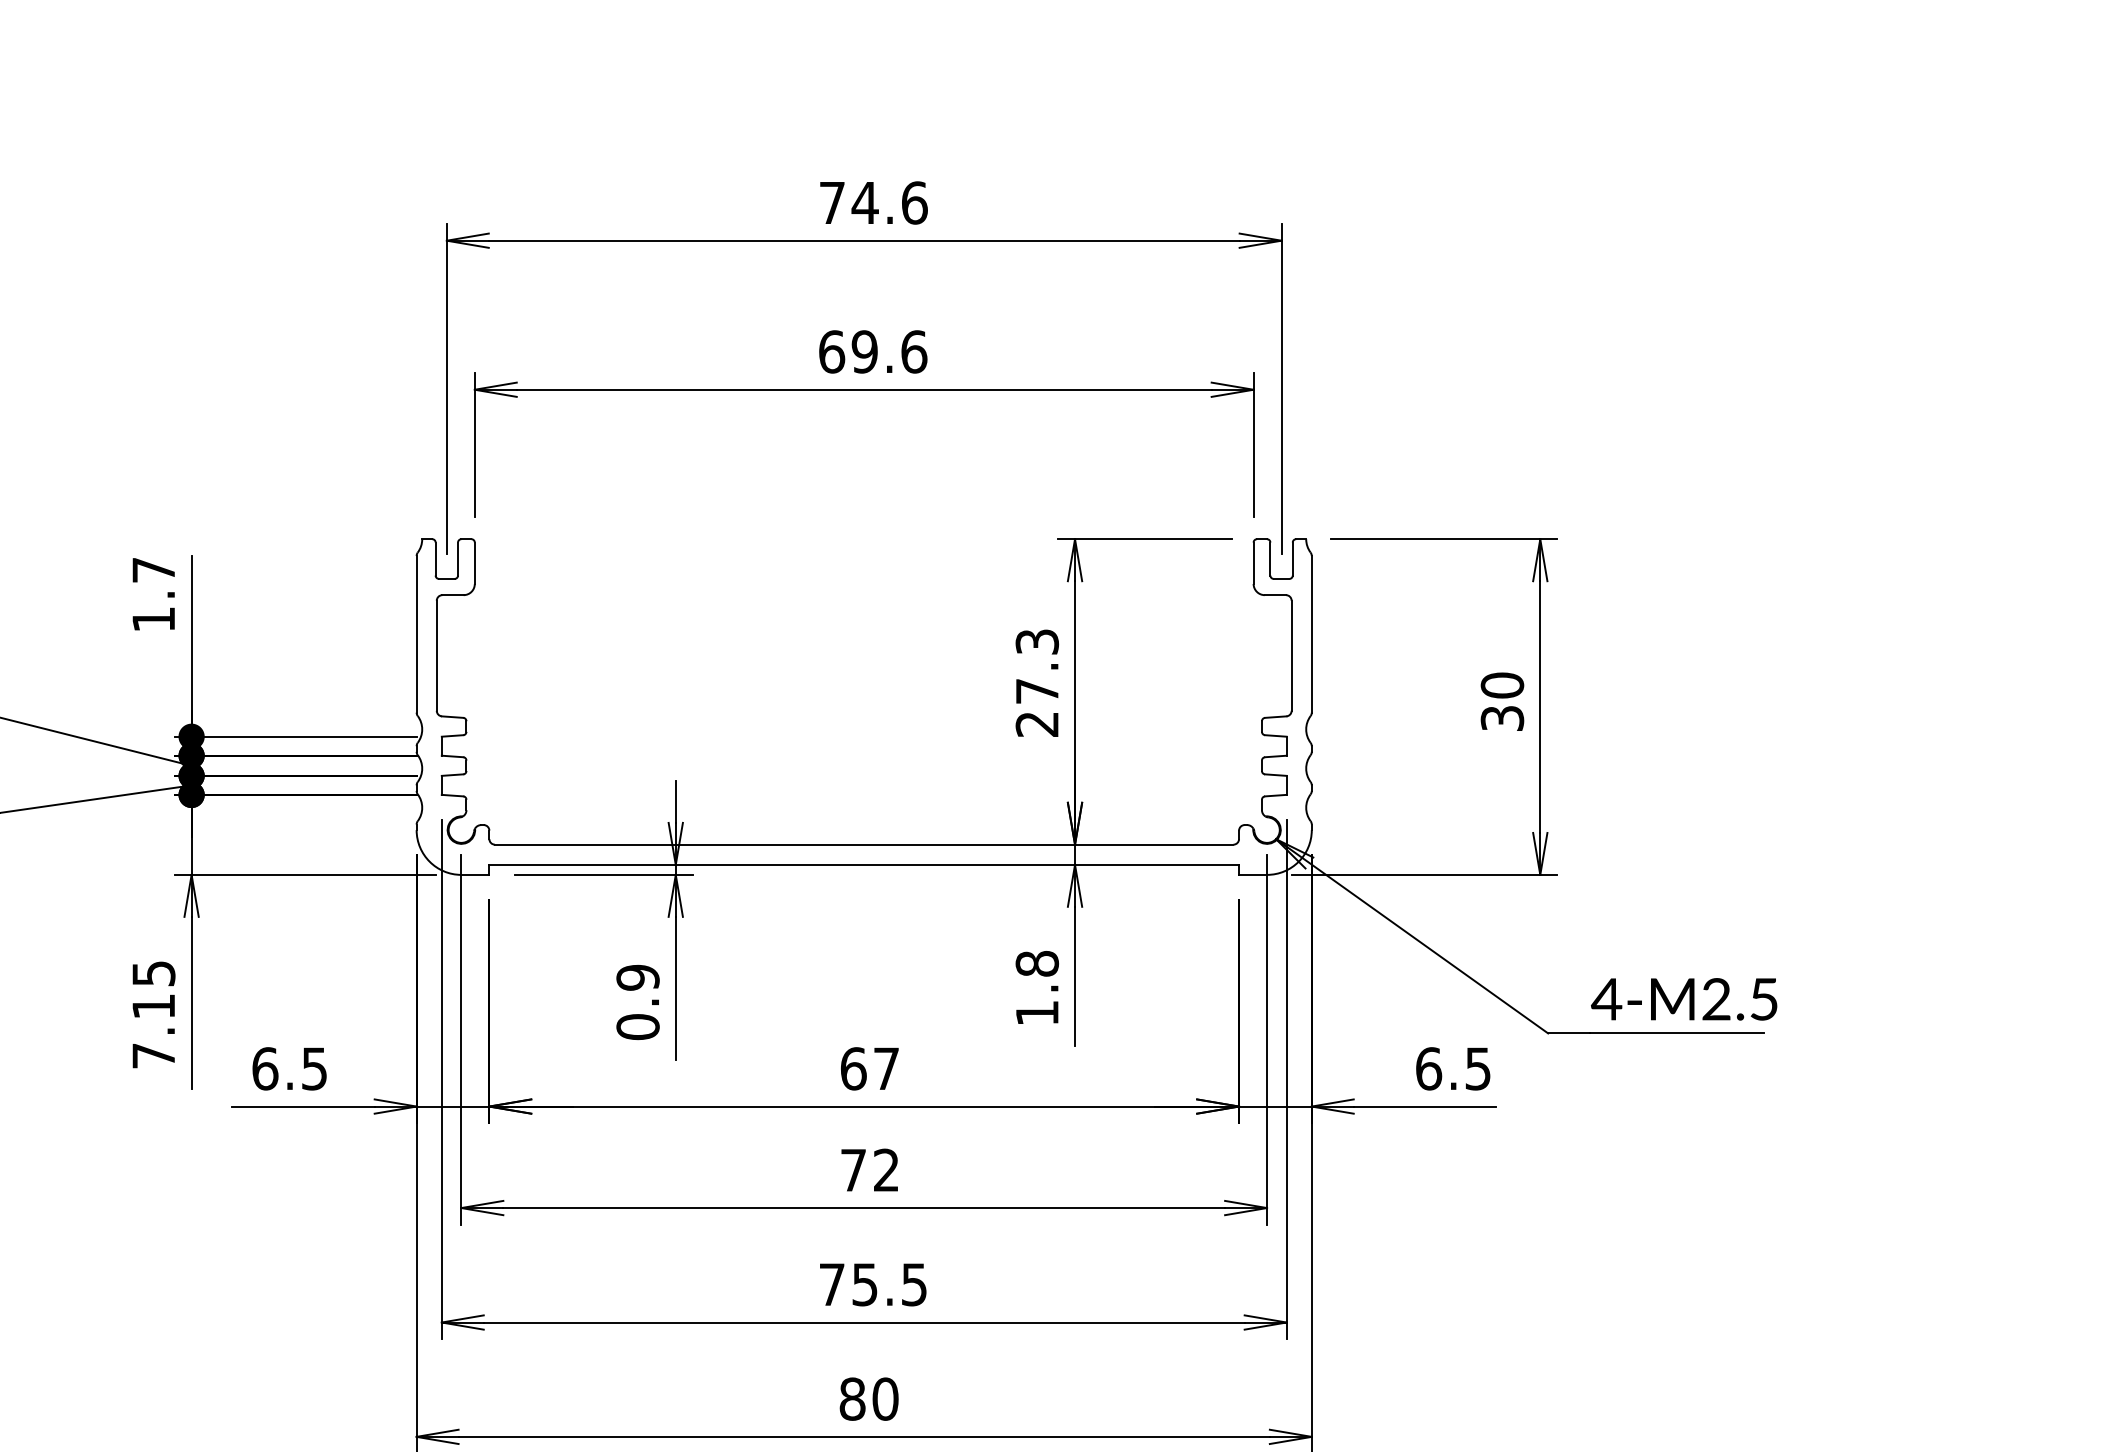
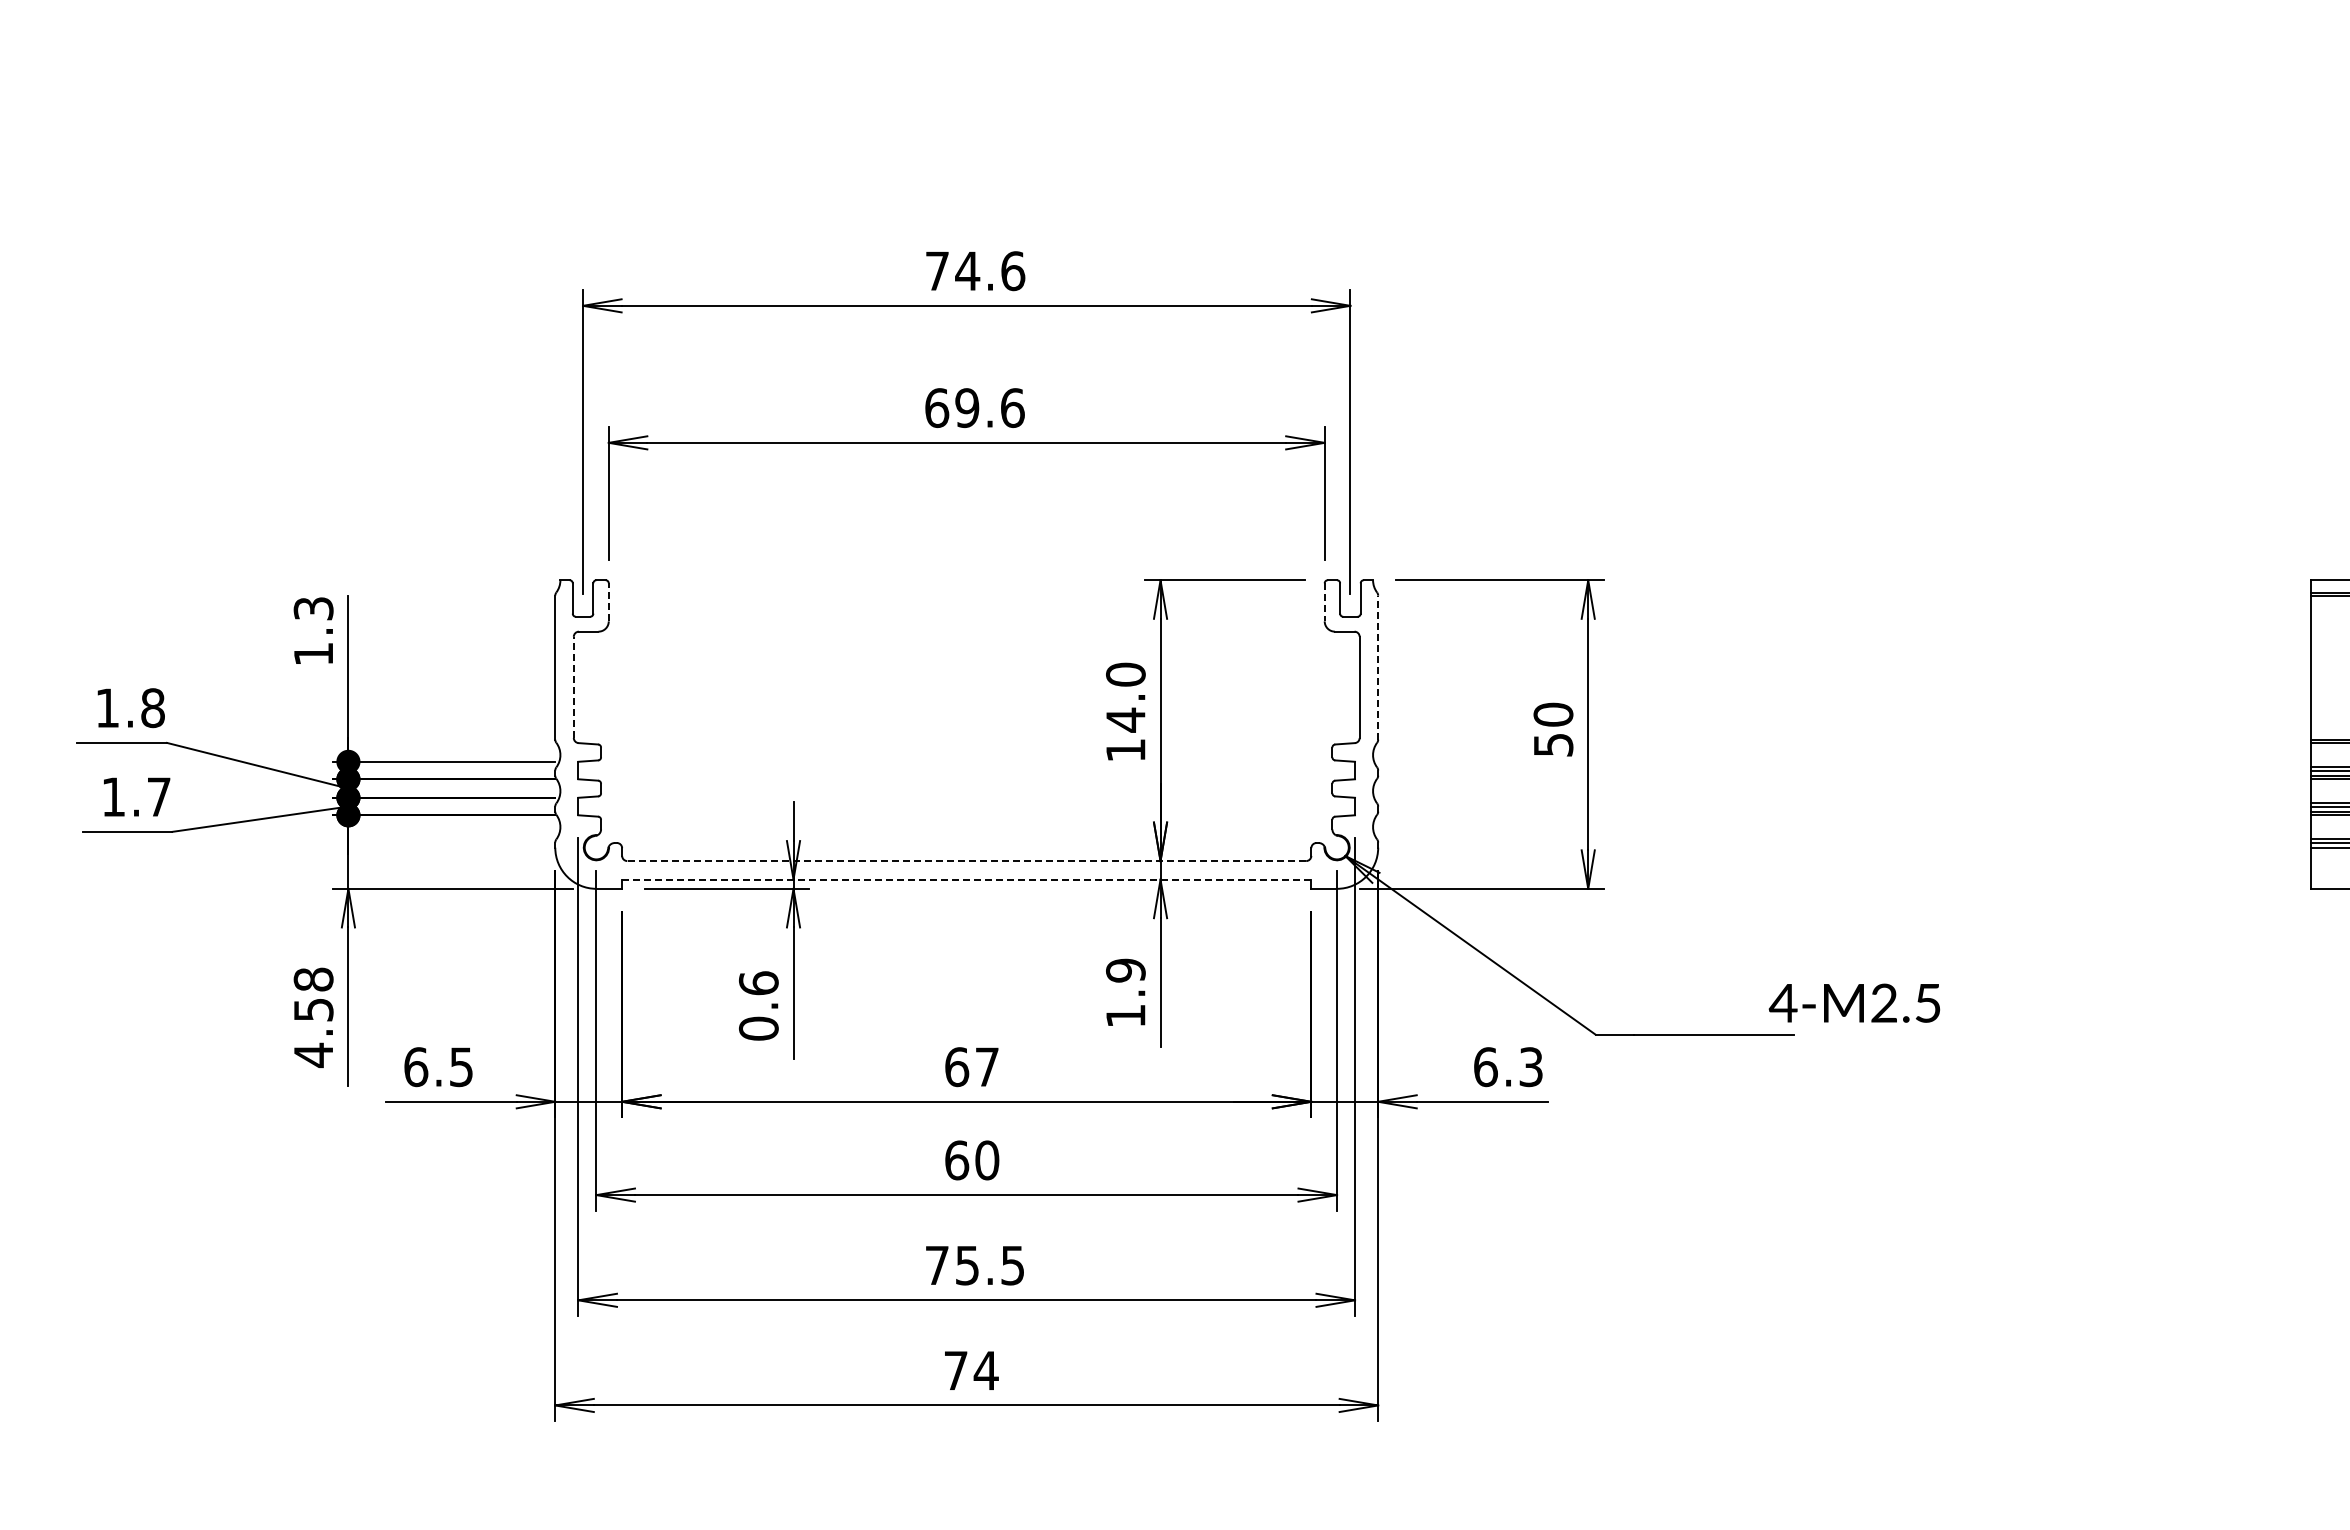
line: (474, 562) -> (608, 601), solid -> dashed
line: (1253, 563) -> (1324, 602), solid -> dashed
text: (153, 569) -> (313, 608), 1.7 -> 1.3
line: (1312, 634) -> (1378, 667), solid -> dashed
line: (436, 655) -> (573, 687), solid -> dashed
text: (1036, 681) -> (1125, 711), 27.3 -> 14.0
text: (1501, 717) -> (1552, 744), 30 -> 50
line: (863, 845) -> (966, 861), solid -> dashed
line: (863, 864) -> (966, 879), solid -> dashed
text: (1036, 963) -> (1125, 970), 1.8 -> 1.9
text: (637, 977) -> (758, 983), 0.9 -> 0.6
text: (1684, 998) -> (1854, 1002), moved
text: (153, 1014) -> (313, 1017), 7.15 -> 4.58
text: (1478, 1068) -> (1531, 1066), 6.5 -> 6.3
text: (870, 1170) -> (972, 1160), 72 -> 60
text: (869, 1398) -> (971, 1370), 80 -> 74

